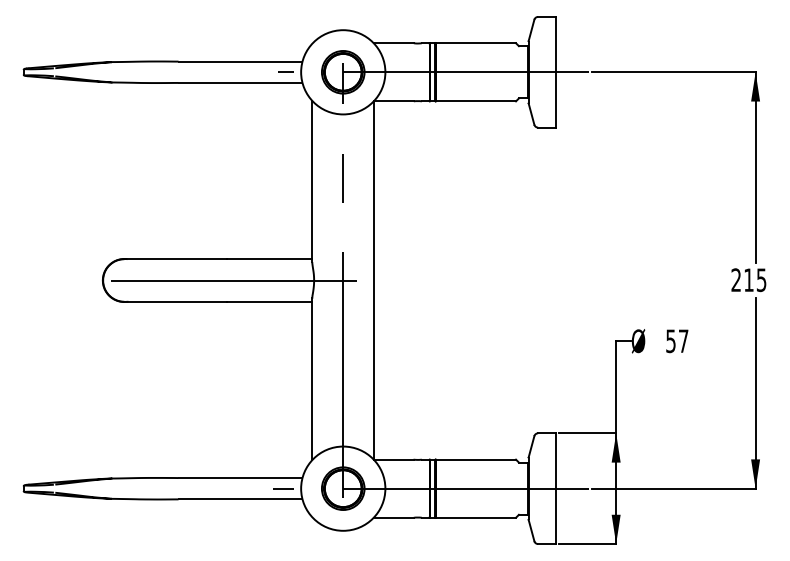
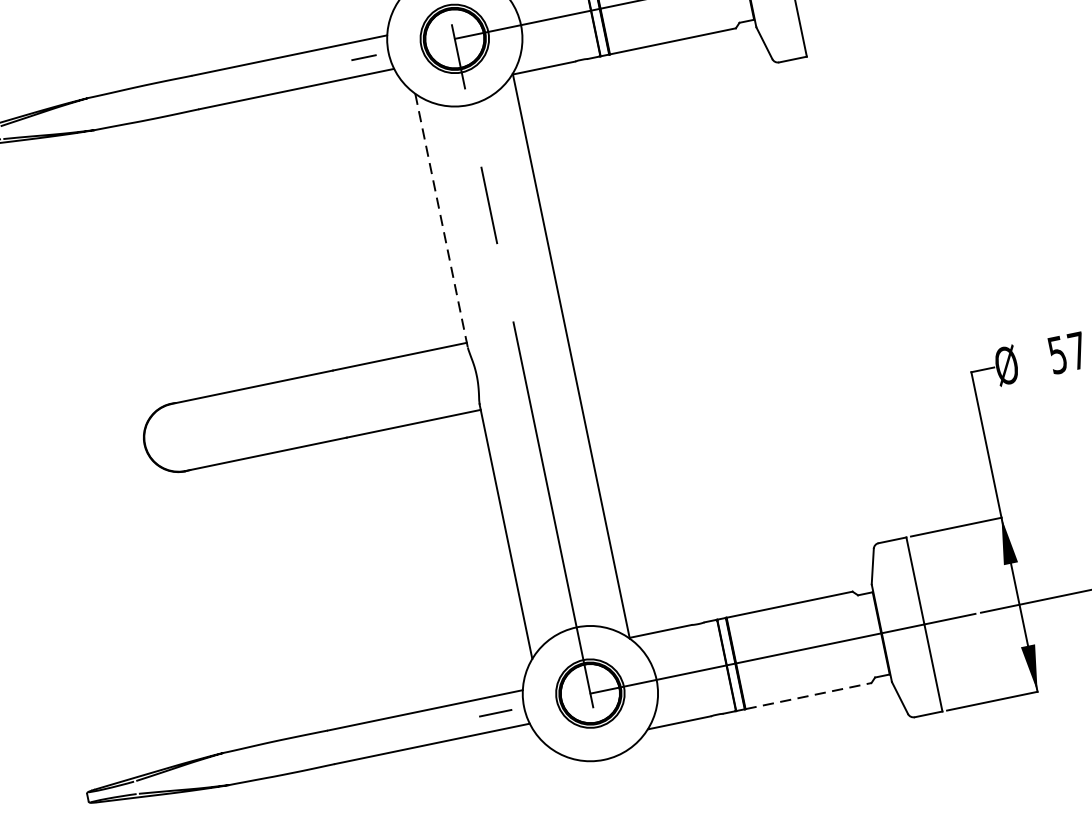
line: (312, 181) -> (441, 220), solid -> dashed
line: (222, 280) -> (332, 405), removed
line: (476, 517) -> (809, 695), solid -> dashed

